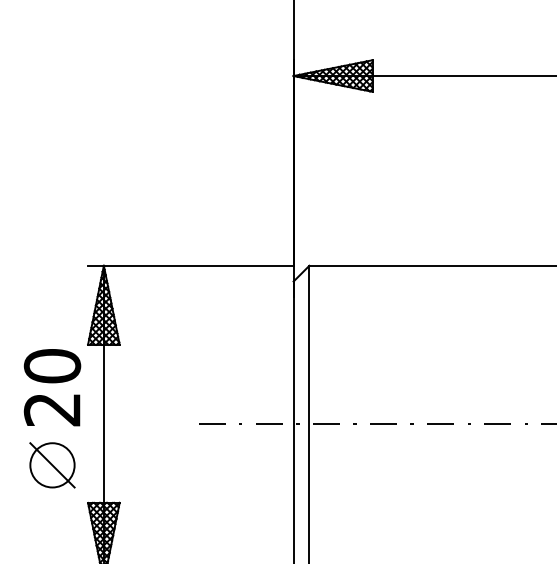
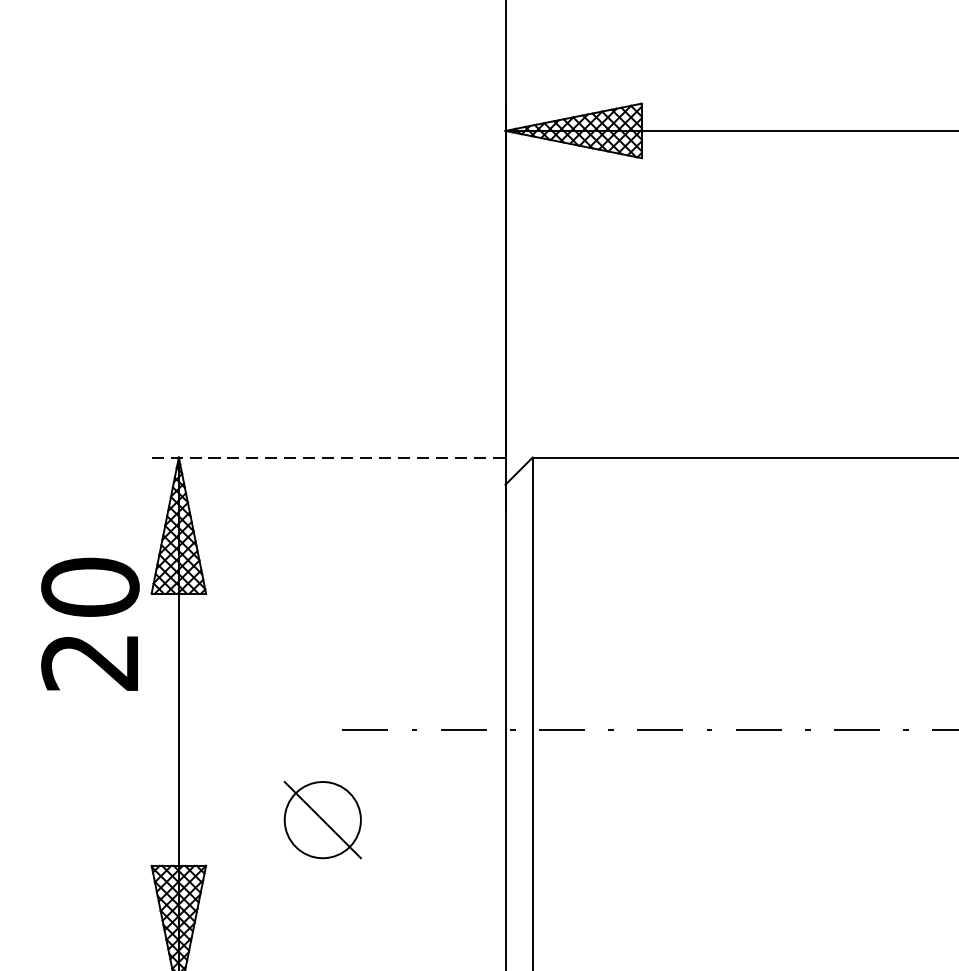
line: (190, 265) -> (327, 457), solid -> dashed
text: (52, 387) -> (90, 624), moved
part: (52, 465) -> (322, 820), moved

